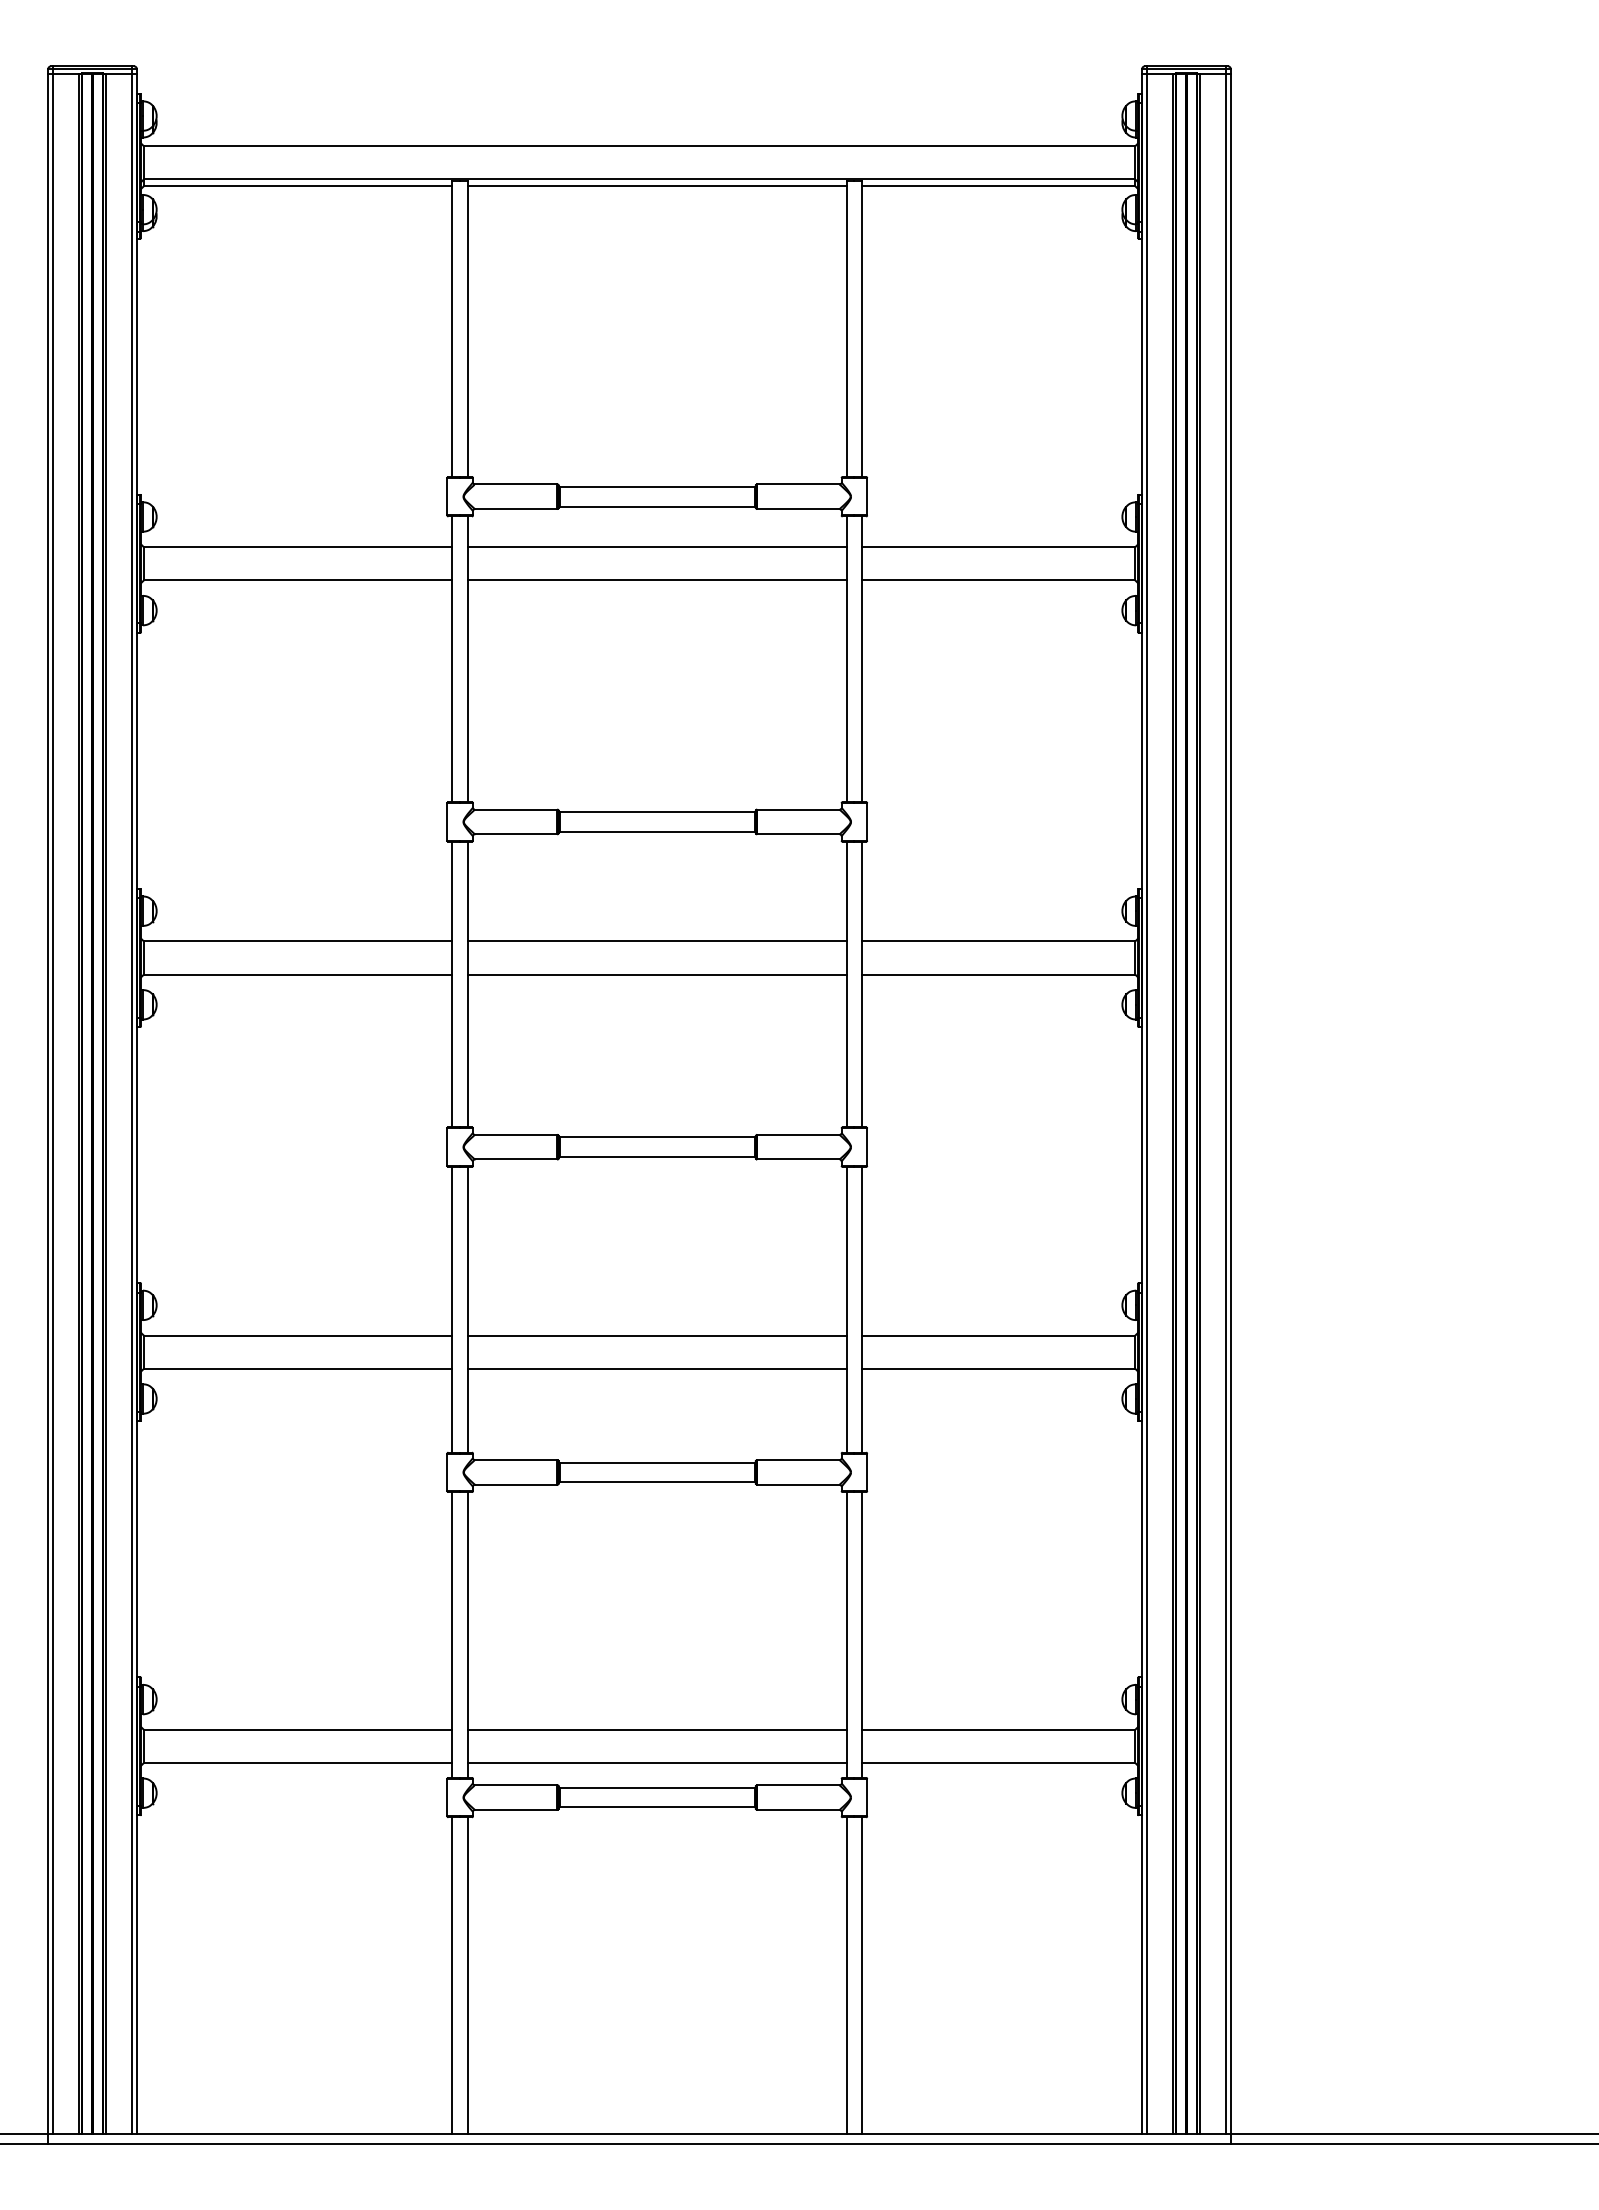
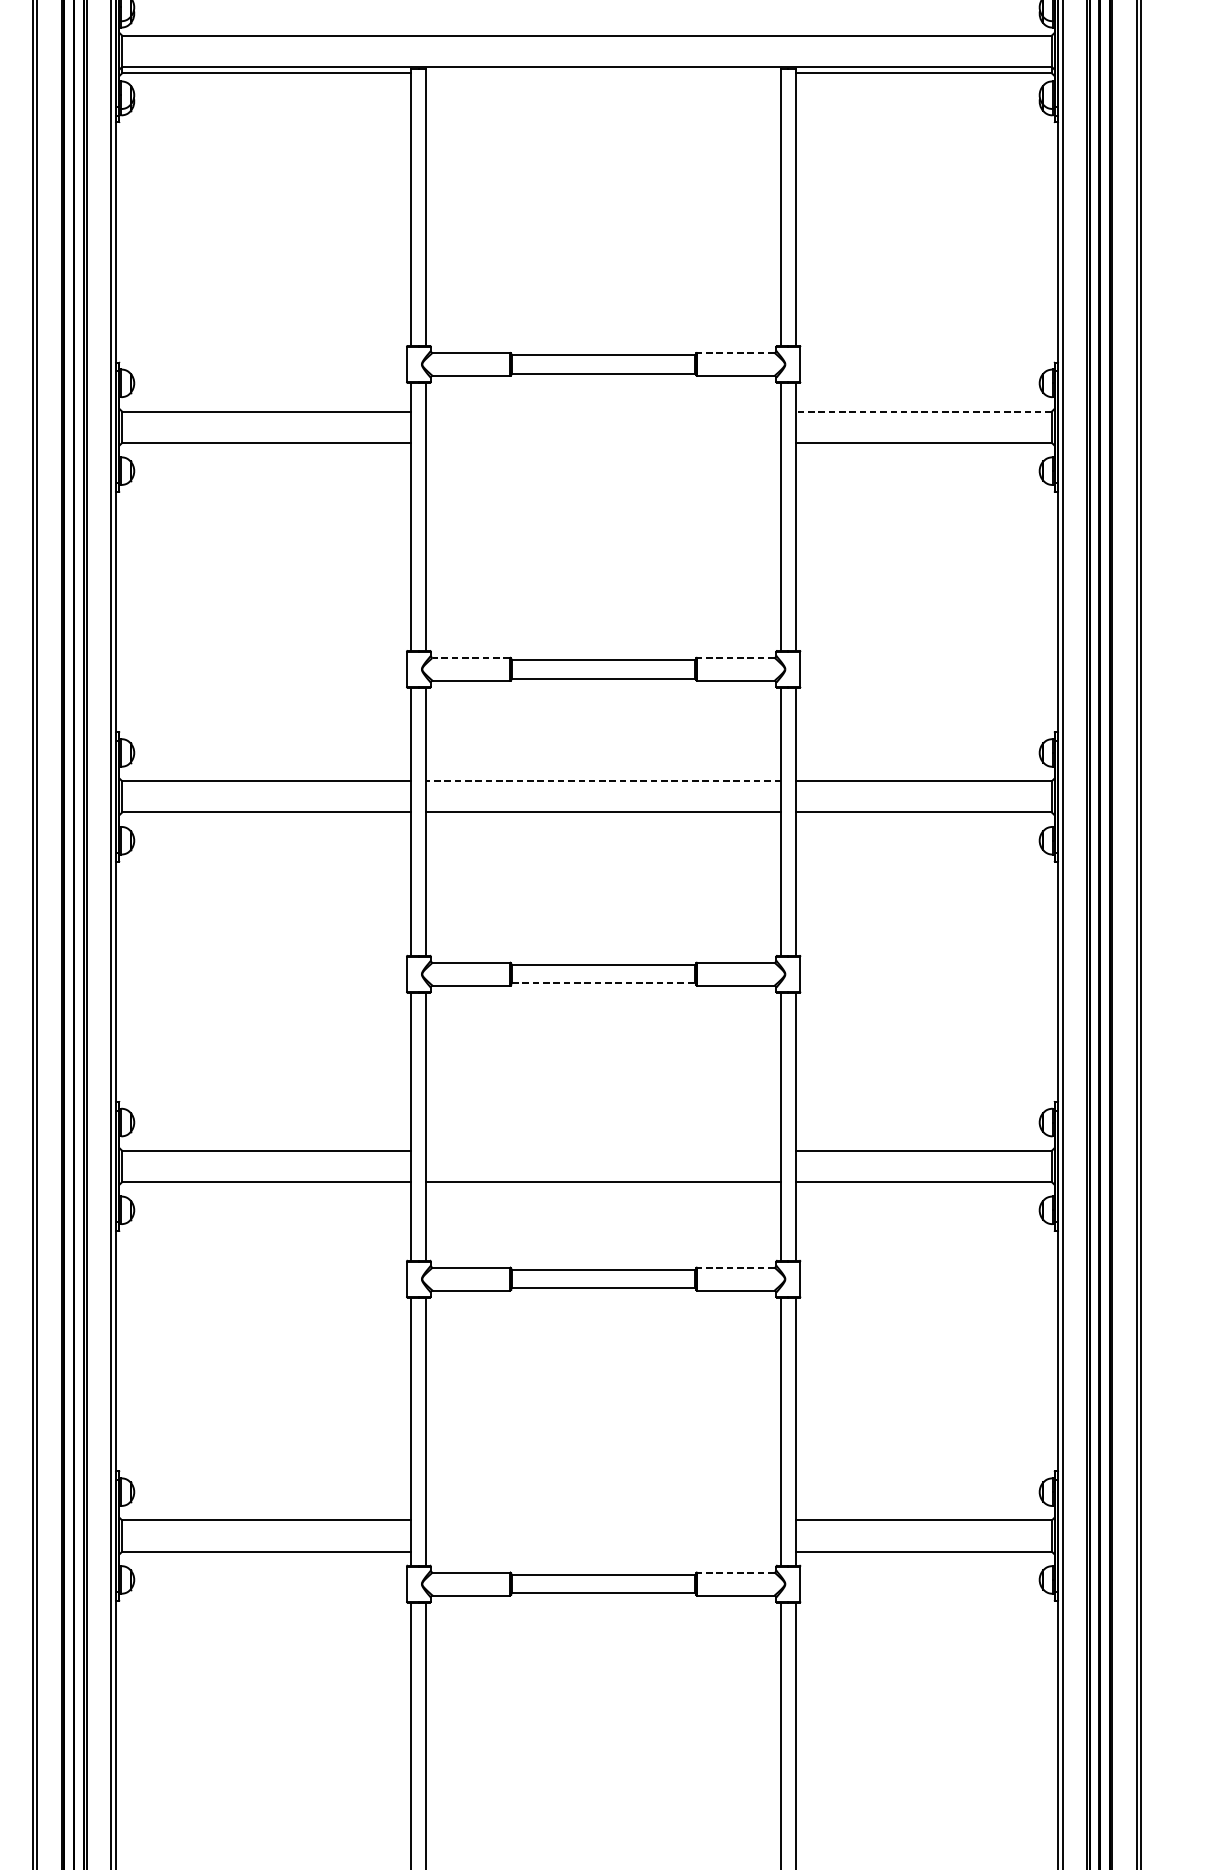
line: (657, 186) -> (603, 73), removed
line: (797, 484) -> (735, 352), solid -> dashed
line: (657, 547) -> (603, 411), removed
line: (998, 547) -> (923, 411), solid -> dashed
line: (657, 580) -> (603, 442), removed
line: (515, 809) -> (470, 657), solid -> dashed
line: (797, 809) -> (735, 657), solid -> dashed
line: (656, 941) -> (602, 781), solid -> dashed
line: (657, 1157) -> (603, 983), solid -> dashed
line: (657, 1335) -> (603, 1150), removed
line: (797, 1460) -> (735, 1267), solid -> dashed
line: (657, 1729) -> (603, 1520), removed
line: (657, 1763) -> (603, 1552), removed
line: (797, 1785) -> (735, 1572), solid -> dashed

